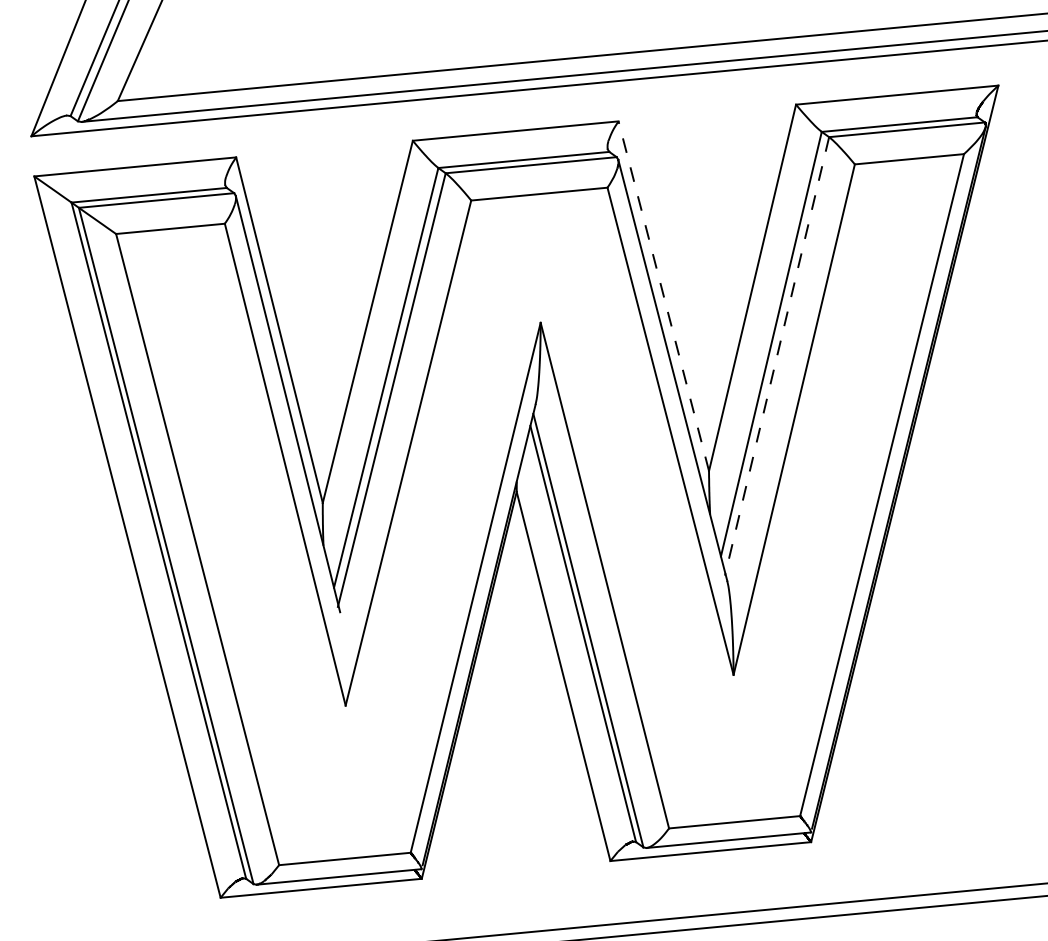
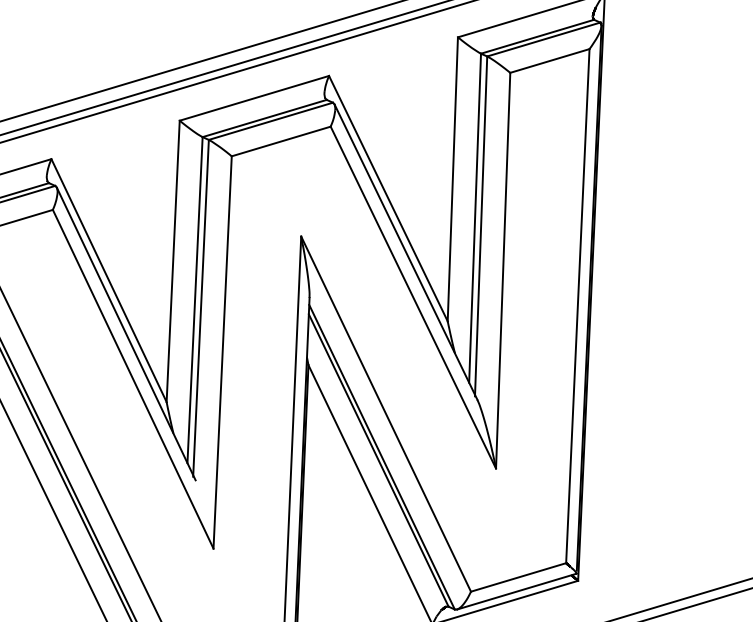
line: (663, 296) -> (388, 198), dashed -> solid
line: (776, 356) -> (480, 226), dashed -> solid

